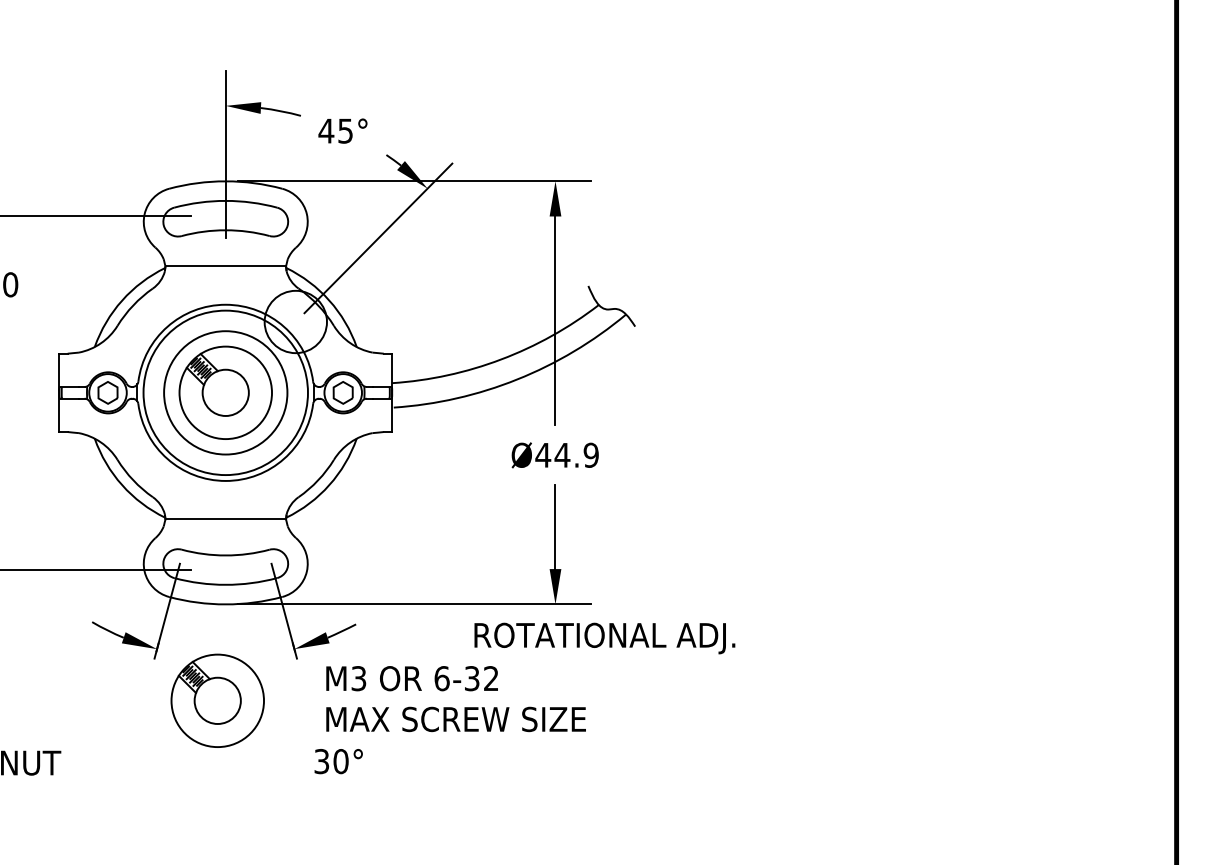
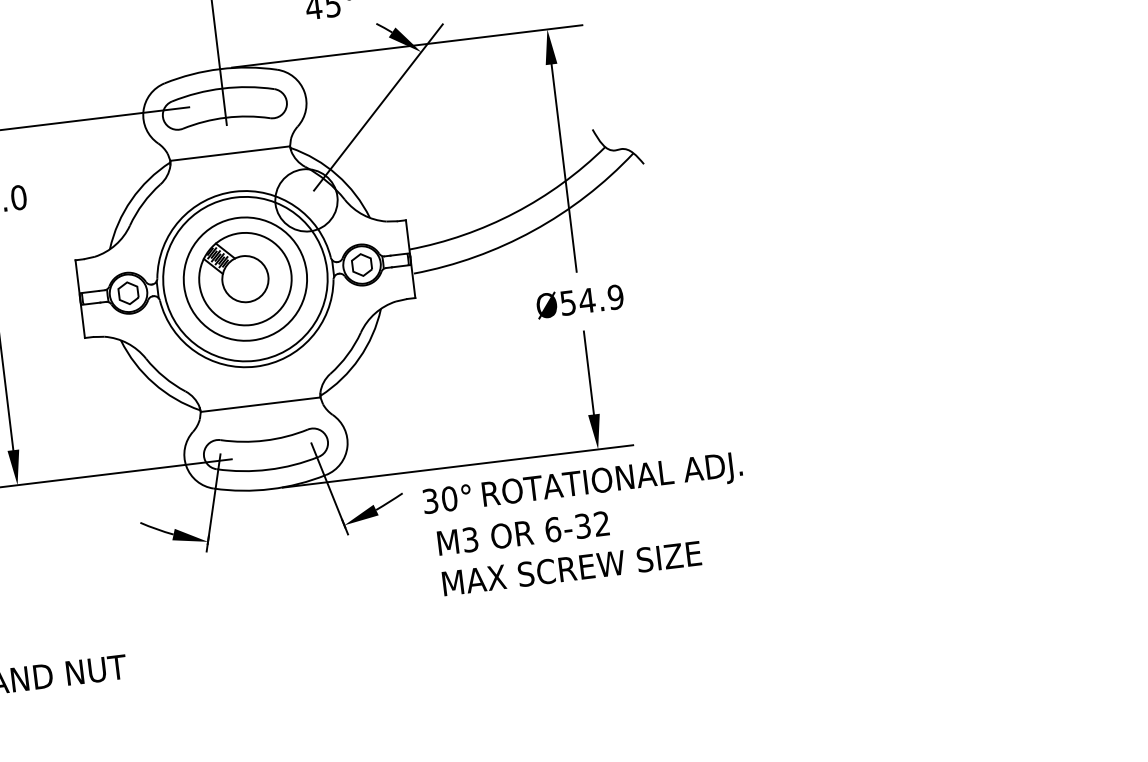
text: (543, 455) -> (568, 303), Ø44.9 -> Ø54.9
text: (604, 638) -> (612, 482), moved
text: (455, 699) -> (568, 548), moved
part: (217, 700) -> (274, 585), removed
text: (338, 761) -> (447, 499), moved

